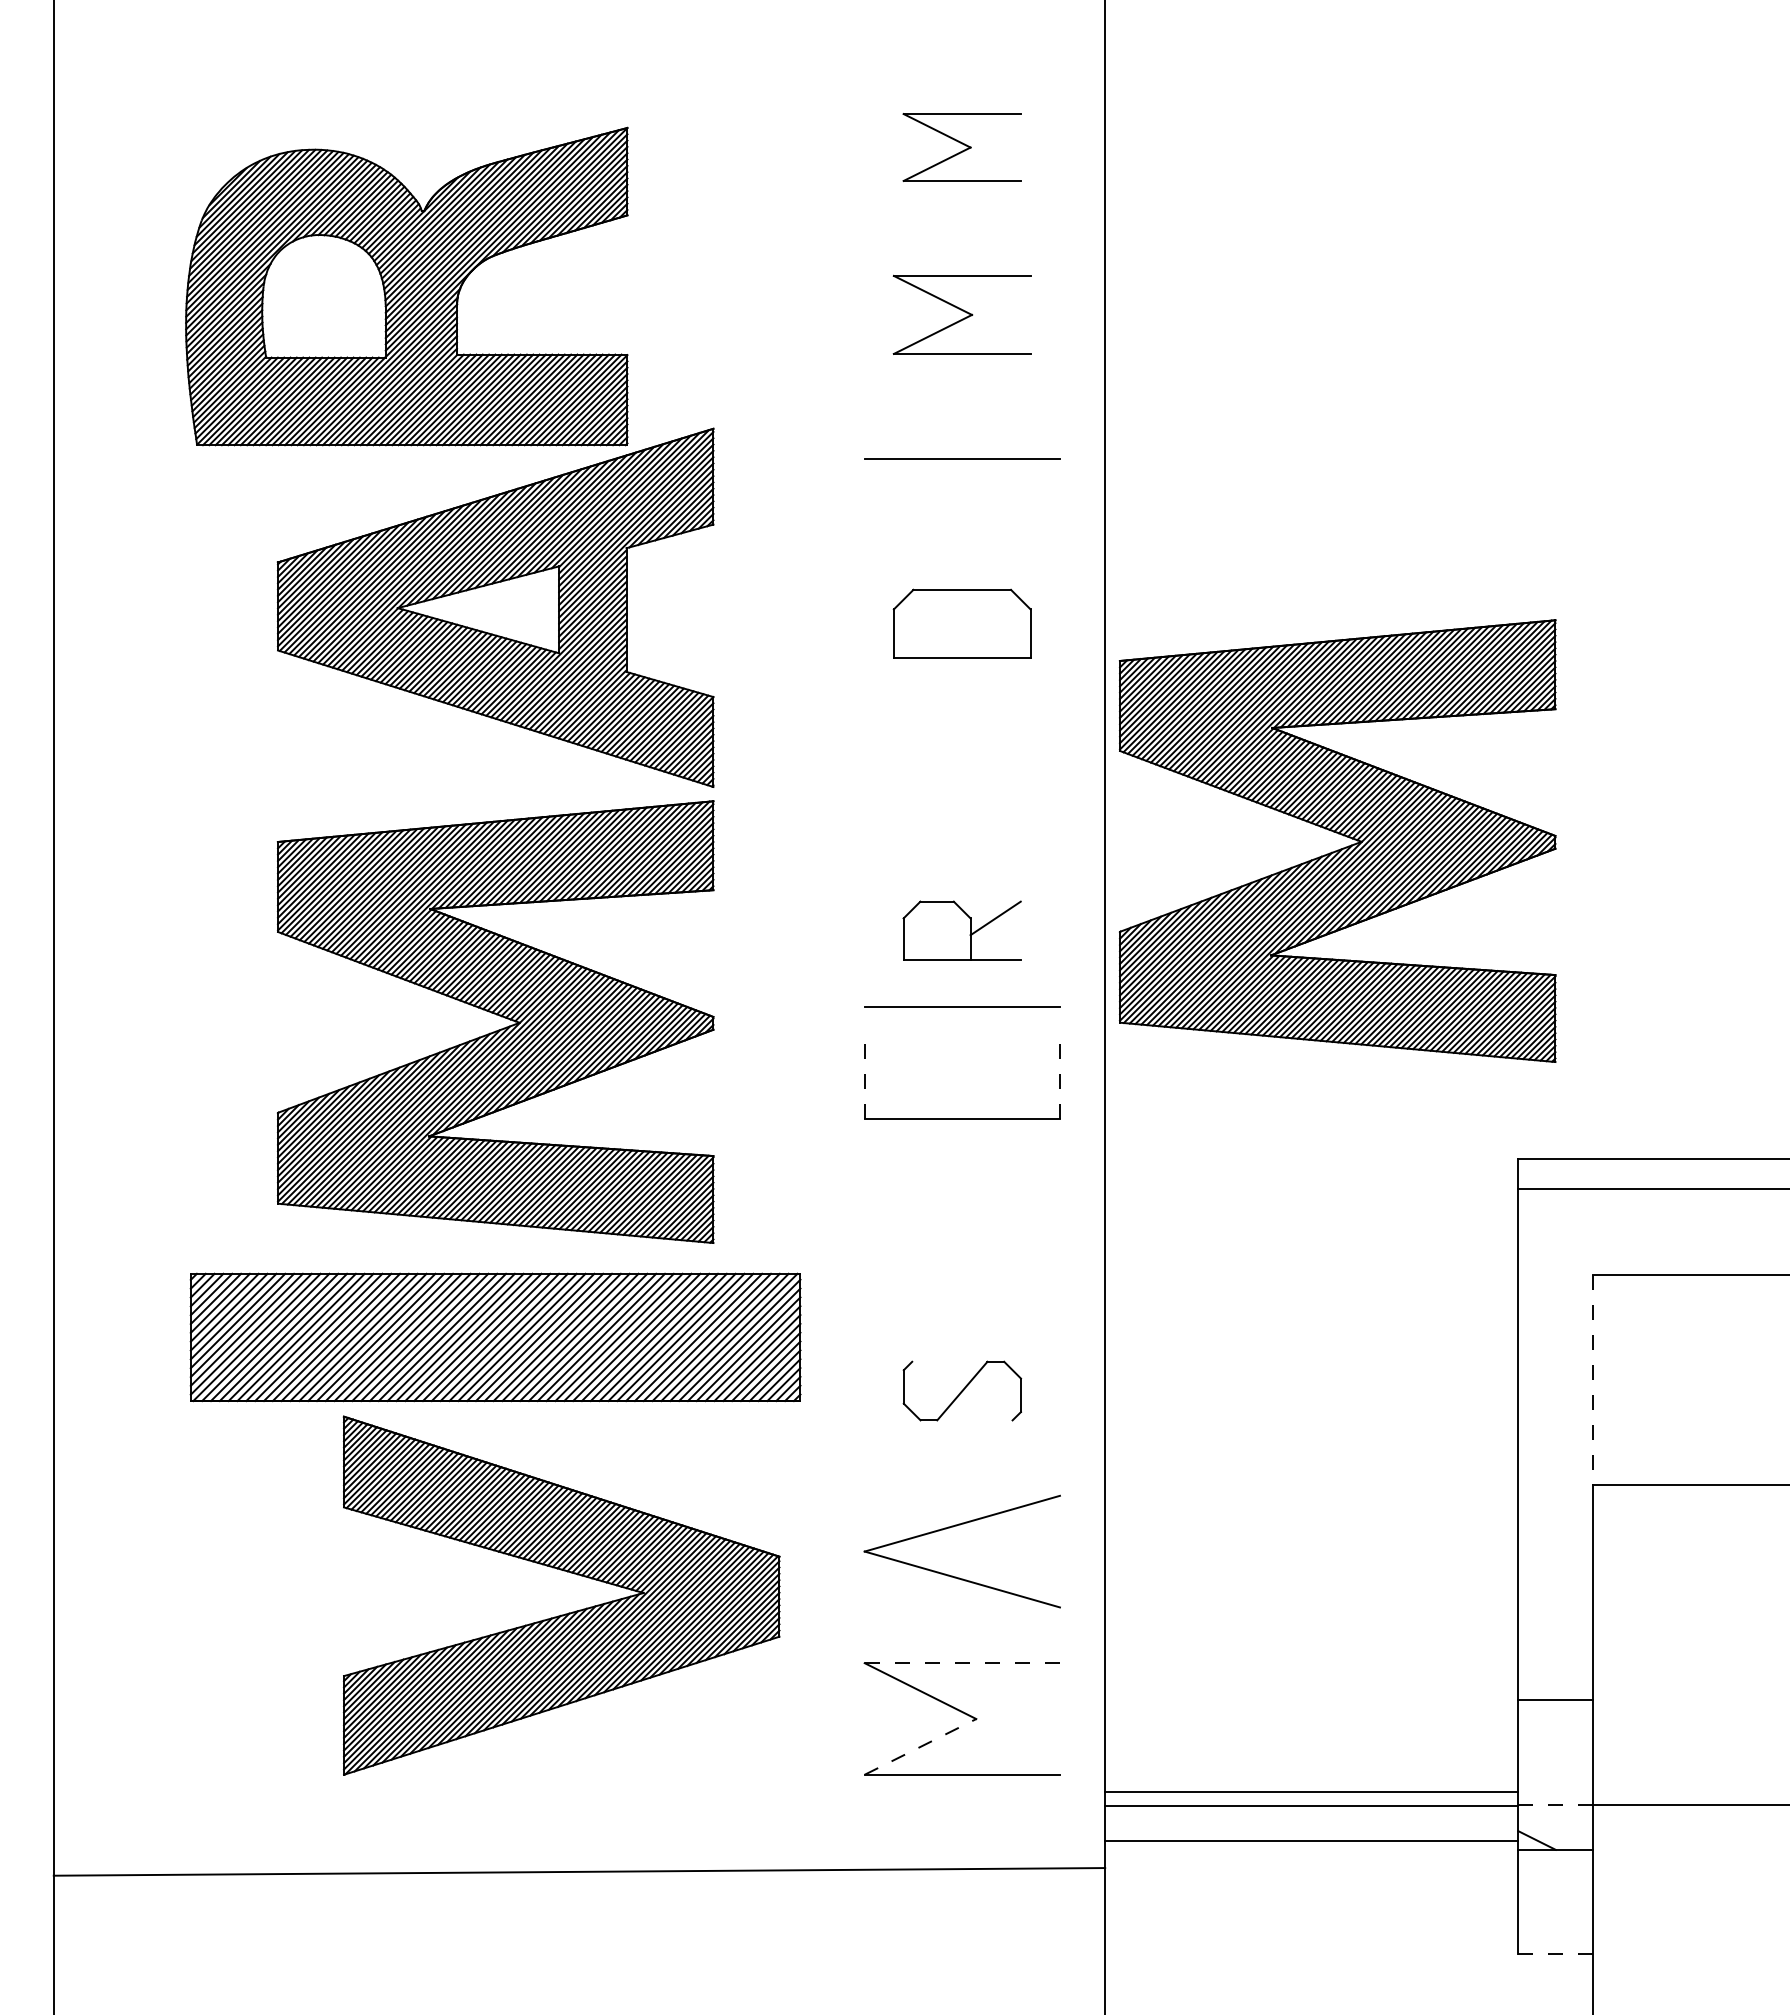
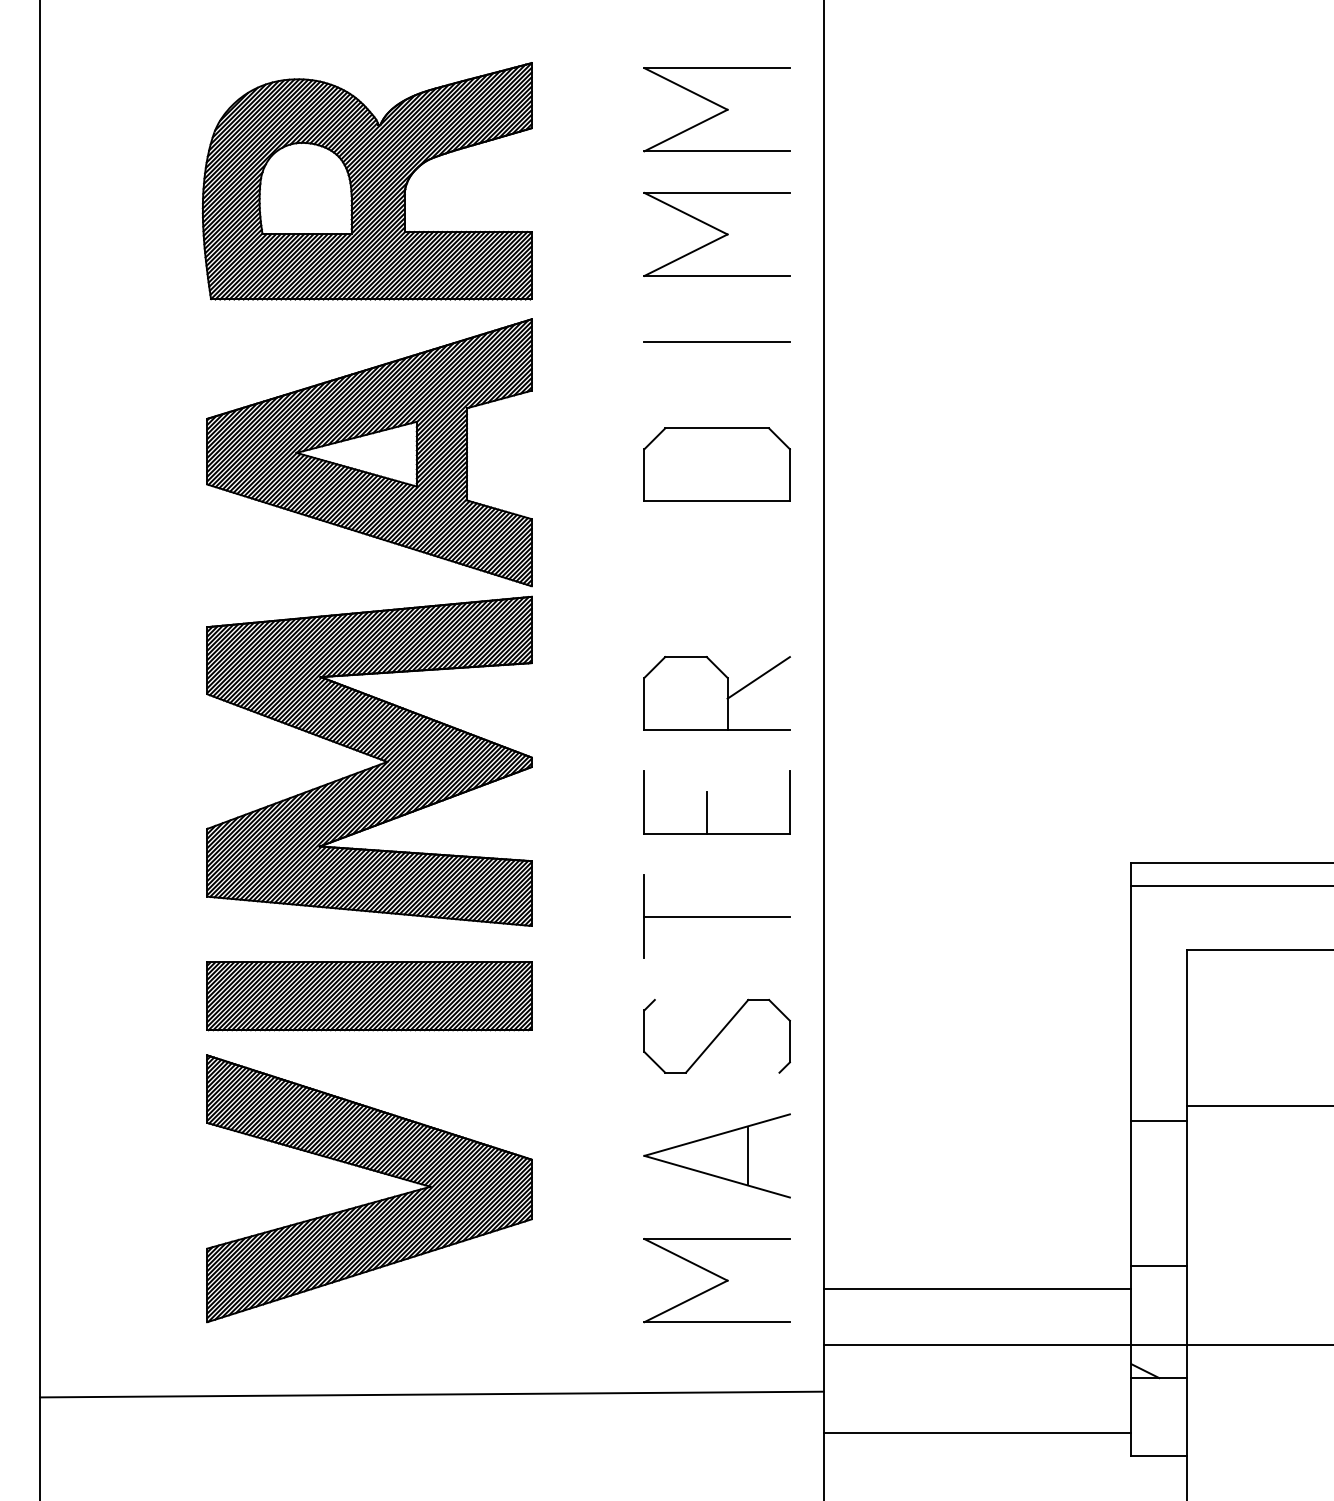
part: (961, 147) -> (716, 109), size x1.67
part: (406, 286) -> (367, 181), moved
part: (961, 314) -> (716, 234), size x1.43
part: (961, 623) -> (716, 464), size x1.43
part: (1338, 834) -> (997, 621), removed
part: (961, 930) -> (716, 693), size x1.67
line: (962, 1006) -> (717, 749), removed
line: (864, 1077) -> (644, 802), dashed -> solid
line: (1059, 1077) -> (789, 802), dashed -> solid
line: (948, 1091) -> (706, 813), added
part: (962, 1230) -> (717, 916), added
part: (495, 1337) -> (369, 996), size x0.71
line: (1593, 1380) -> (1187, 1028), dashed -> solid
part: (962, 1390) -> (717, 1035), size x1.67
line: (1555, 1504) -> (1159, 1120), added
line: (1004, 1551) -> (748, 1155), added
part: (568, 1612) -> (374, 1201), moved
line: (962, 1663) -> (717, 1239), dashed -> solid
line: (920, 1746) -> (686, 1301), dashed -> solid
line: (1311, 1791) -> (977, 1289), moved
line: (1555, 1804) -> (1159, 1344), dashed -> solid
line: (1311, 1840) -> (977, 1433), moved
line: (1555, 1954) -> (1159, 1456), dashed -> solid

